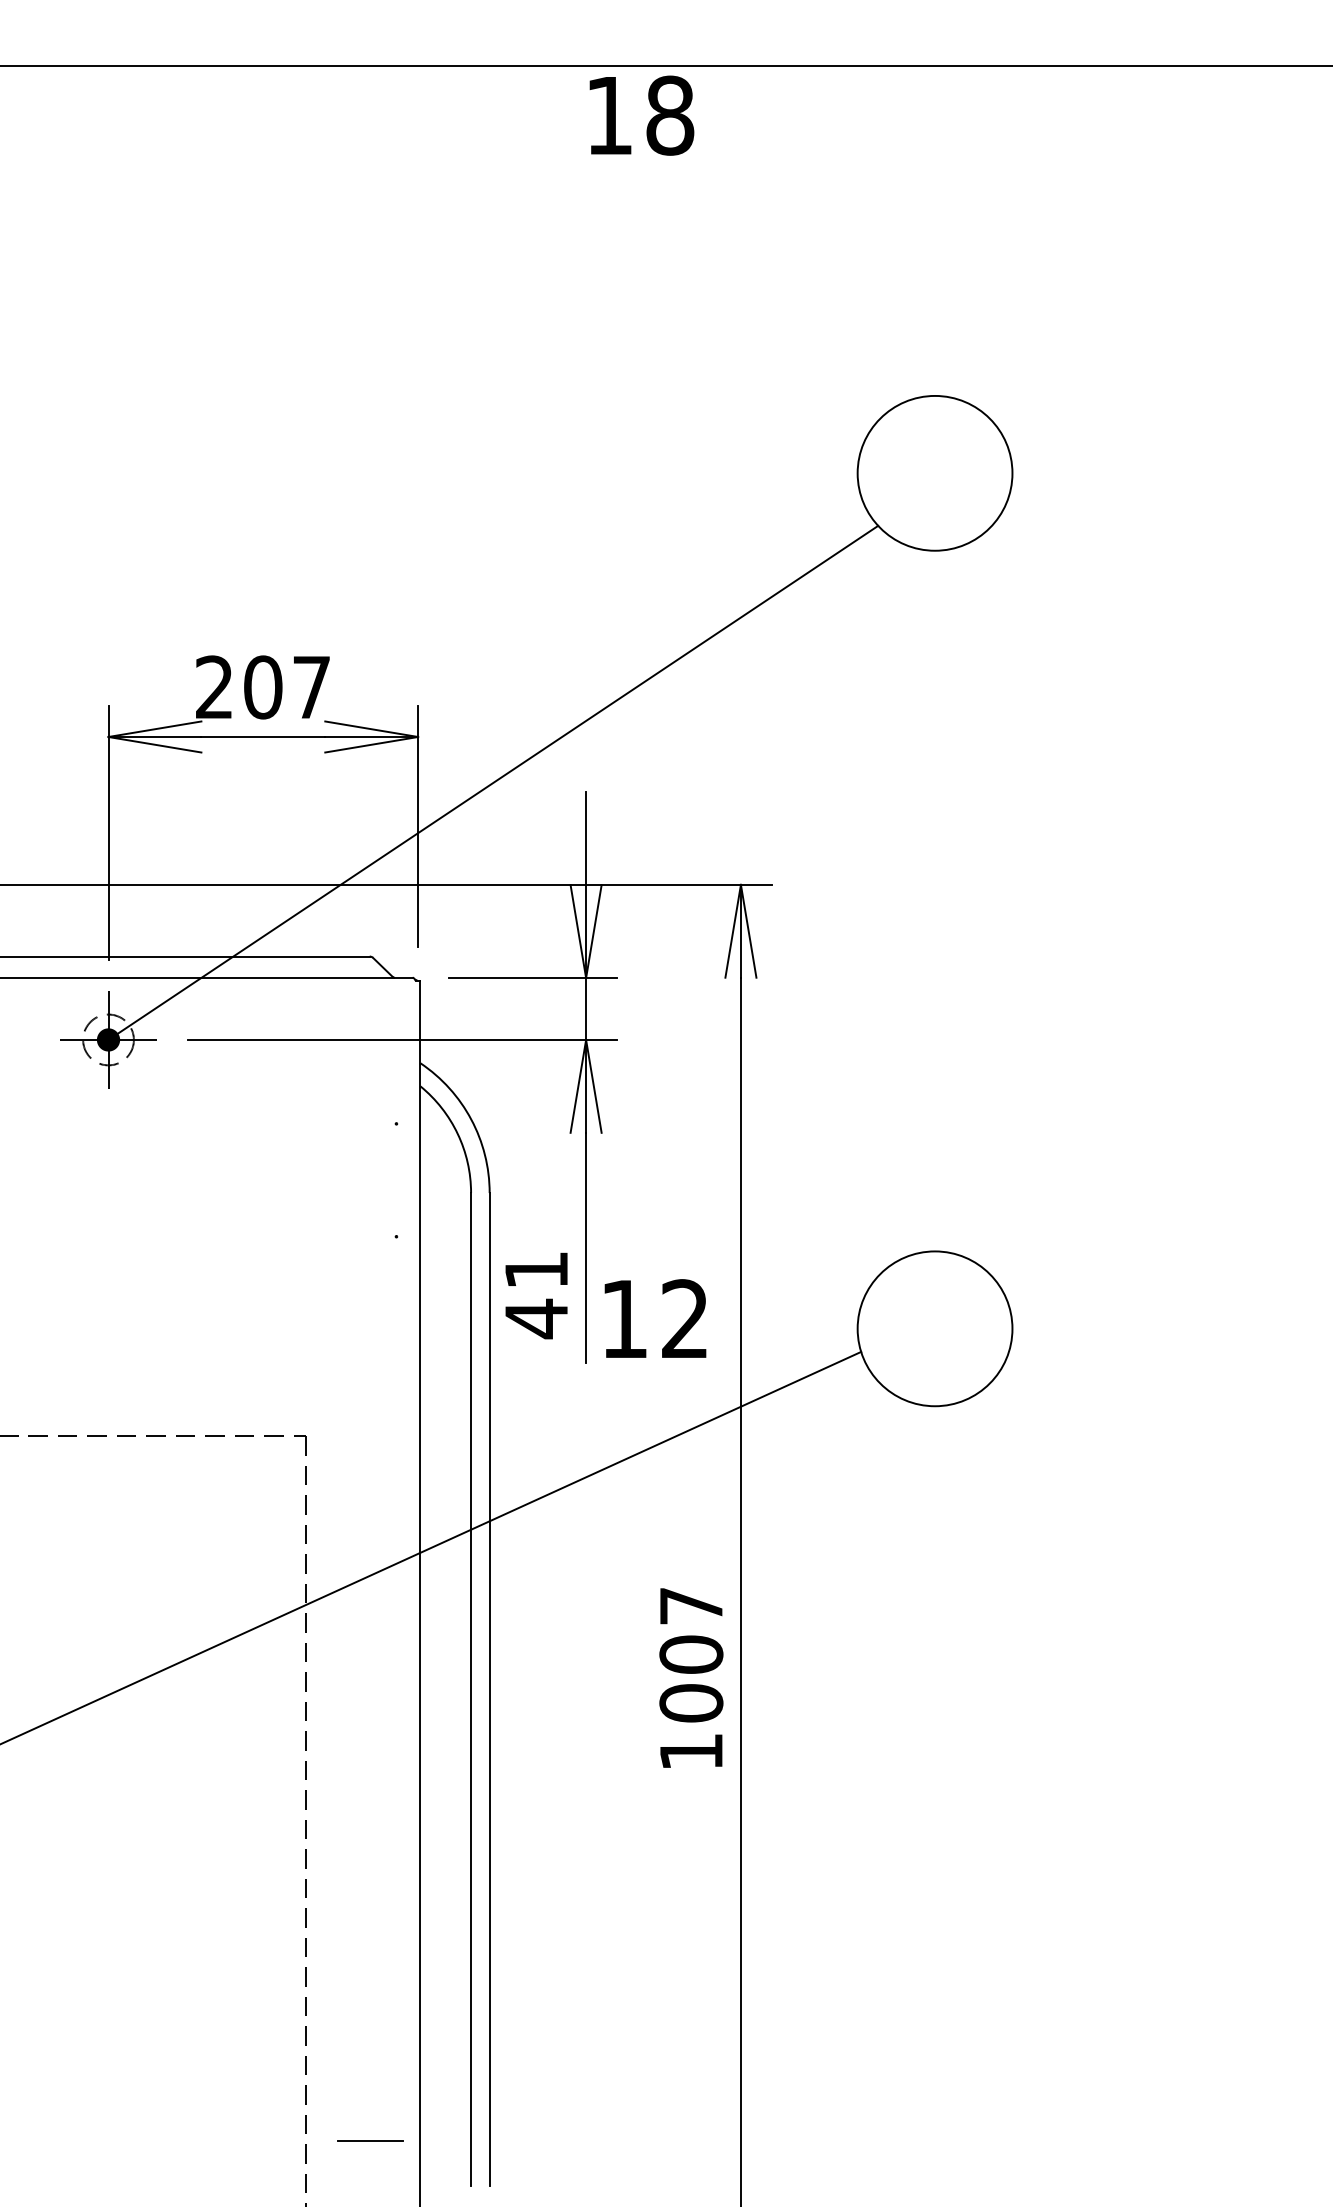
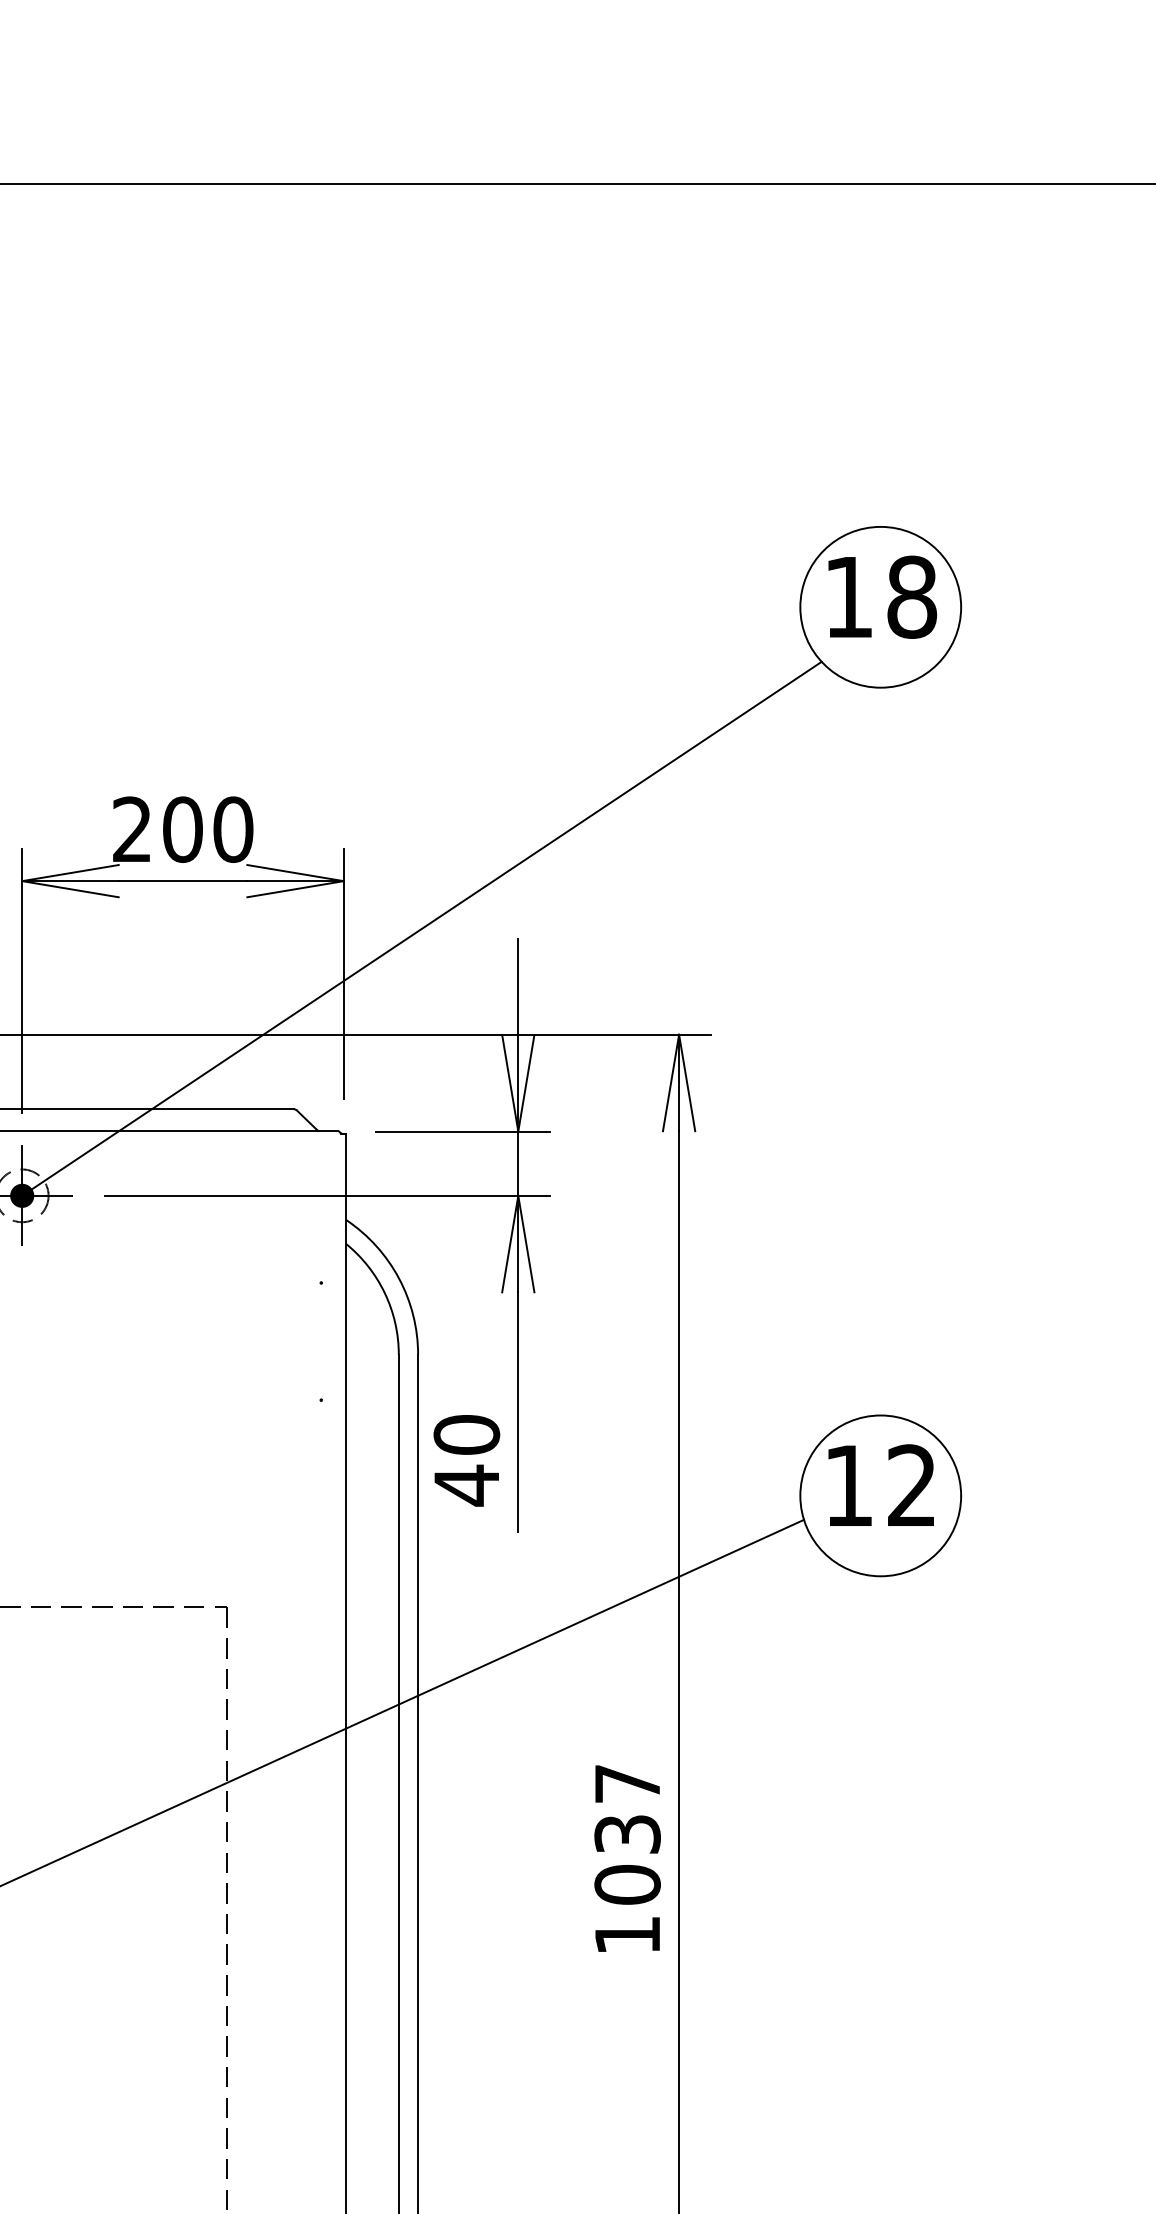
text: (641, 115) -> (882, 597), moved
text: (311, 687) -> (233, 829), 207 -> 200
text: (536, 1270) -> (466, 1435), 41 -> 40
text: (655, 1318) -> (881, 1485), moved
text: (691, 1654) -> (627, 1834), 1007 -> 1037

